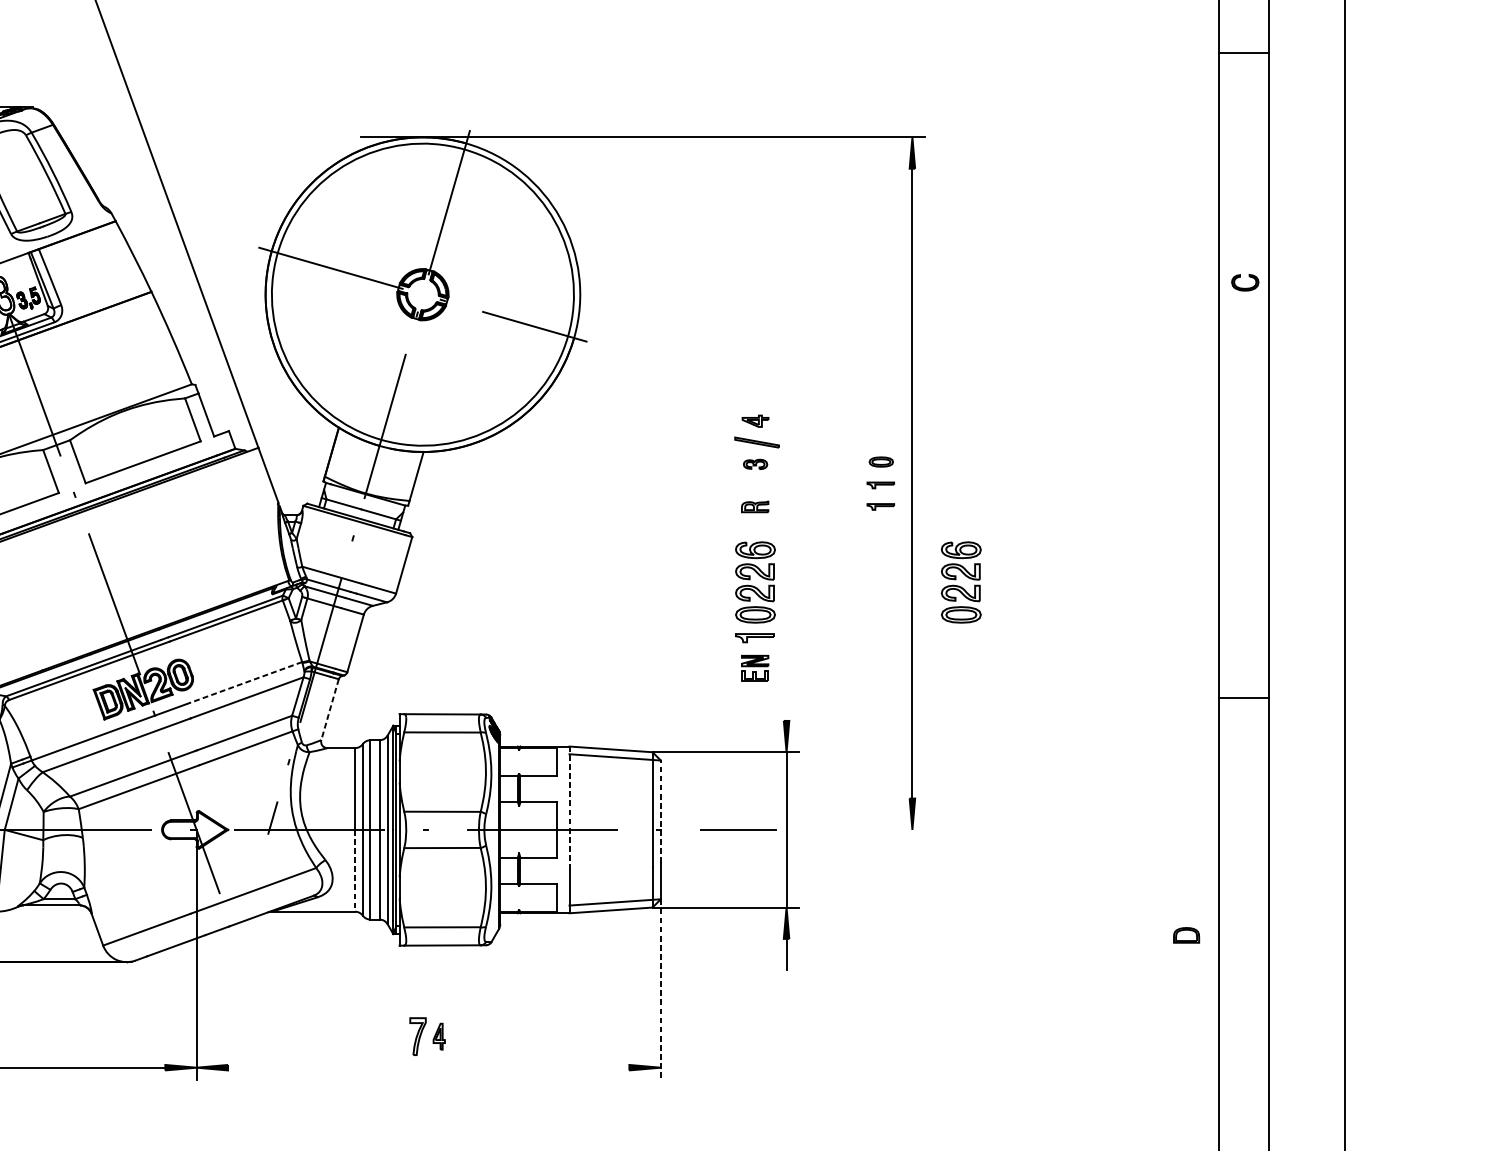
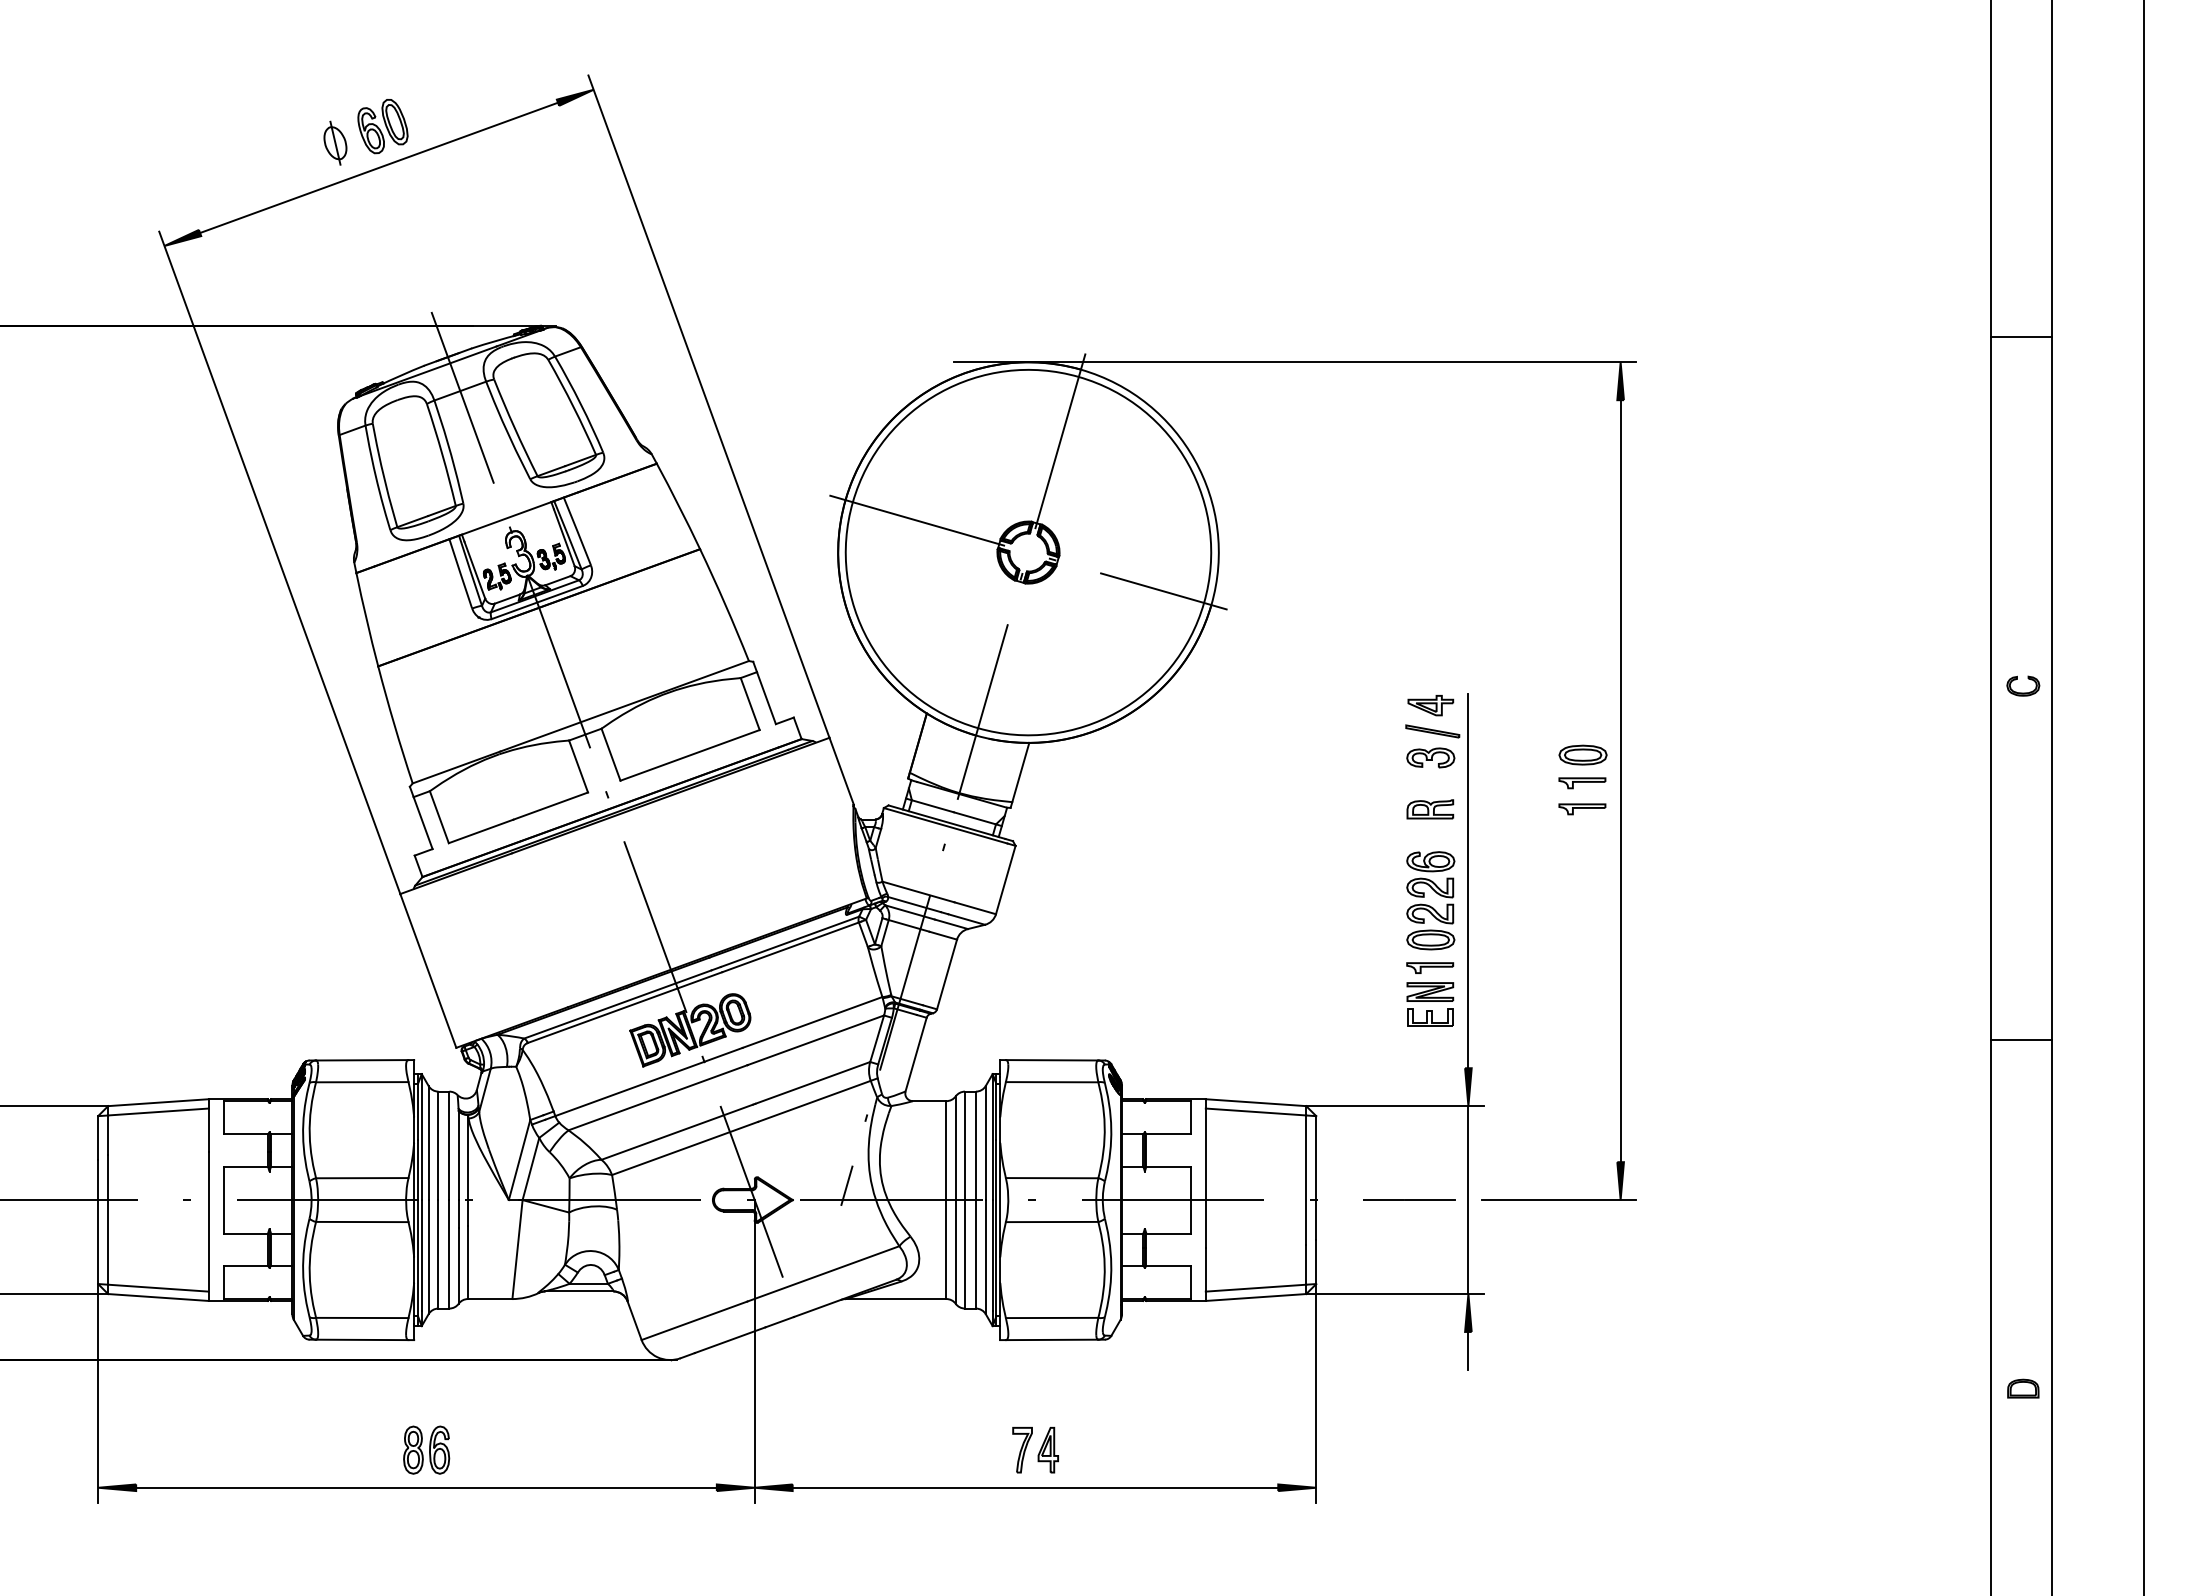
line: (1243, 53) -> (2021, 337), moved
part: (1245, 288) -> (2023, 692), moved
part: (755, 421) -> (1430, 705), size x1.43
part: (880, 461) -> (1582, 754), size x1.67
part: (755, 464) -> (1430, 757), size x1.67
part: (880, 485) -> (1582, 783), size x1.43
part: (755, 507) -> (1430, 809), size x1.43
part: (880, 507) -> (1582, 809), size x1.43
line: (786, 565) -> (1468, 880), added
part: (961, 582) -> (1679, 900), removed
part: (755, 668) -> (1430, 1004), size x1.43
line: (244, 683) -> (812, 1022), dashed -> solid
line: (330, 710) -> (916, 1055), dashed -> solid
line: (569, 807) -> (1205, 1173), dashed -> solid
line: (661, 811) -> (1316, 1177), dashed -> solid
line: (861, 830) -> (1558, 1200), added
line: (355, 871) -> (946, 1250), dashed -> solid
part: (1186, 935) -> (2023, 1388), moved
line: (661, 990) -> (1316, 1394), dashed -> solid
part: (438, 1036) -> (1047, 1450), size x1.43
line: (428, 1067) -> (1035, 1487), added

